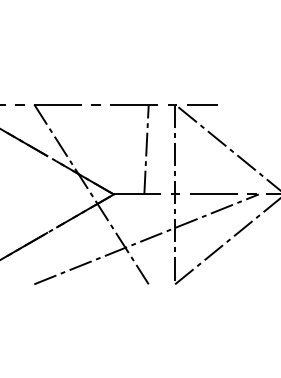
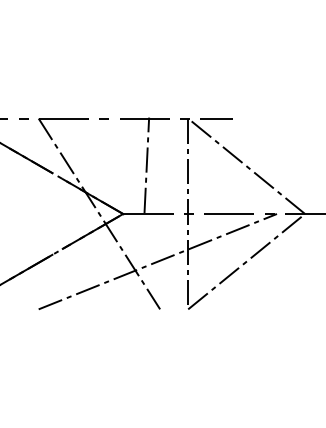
line: (146, 149) -> (146, 165), moved

